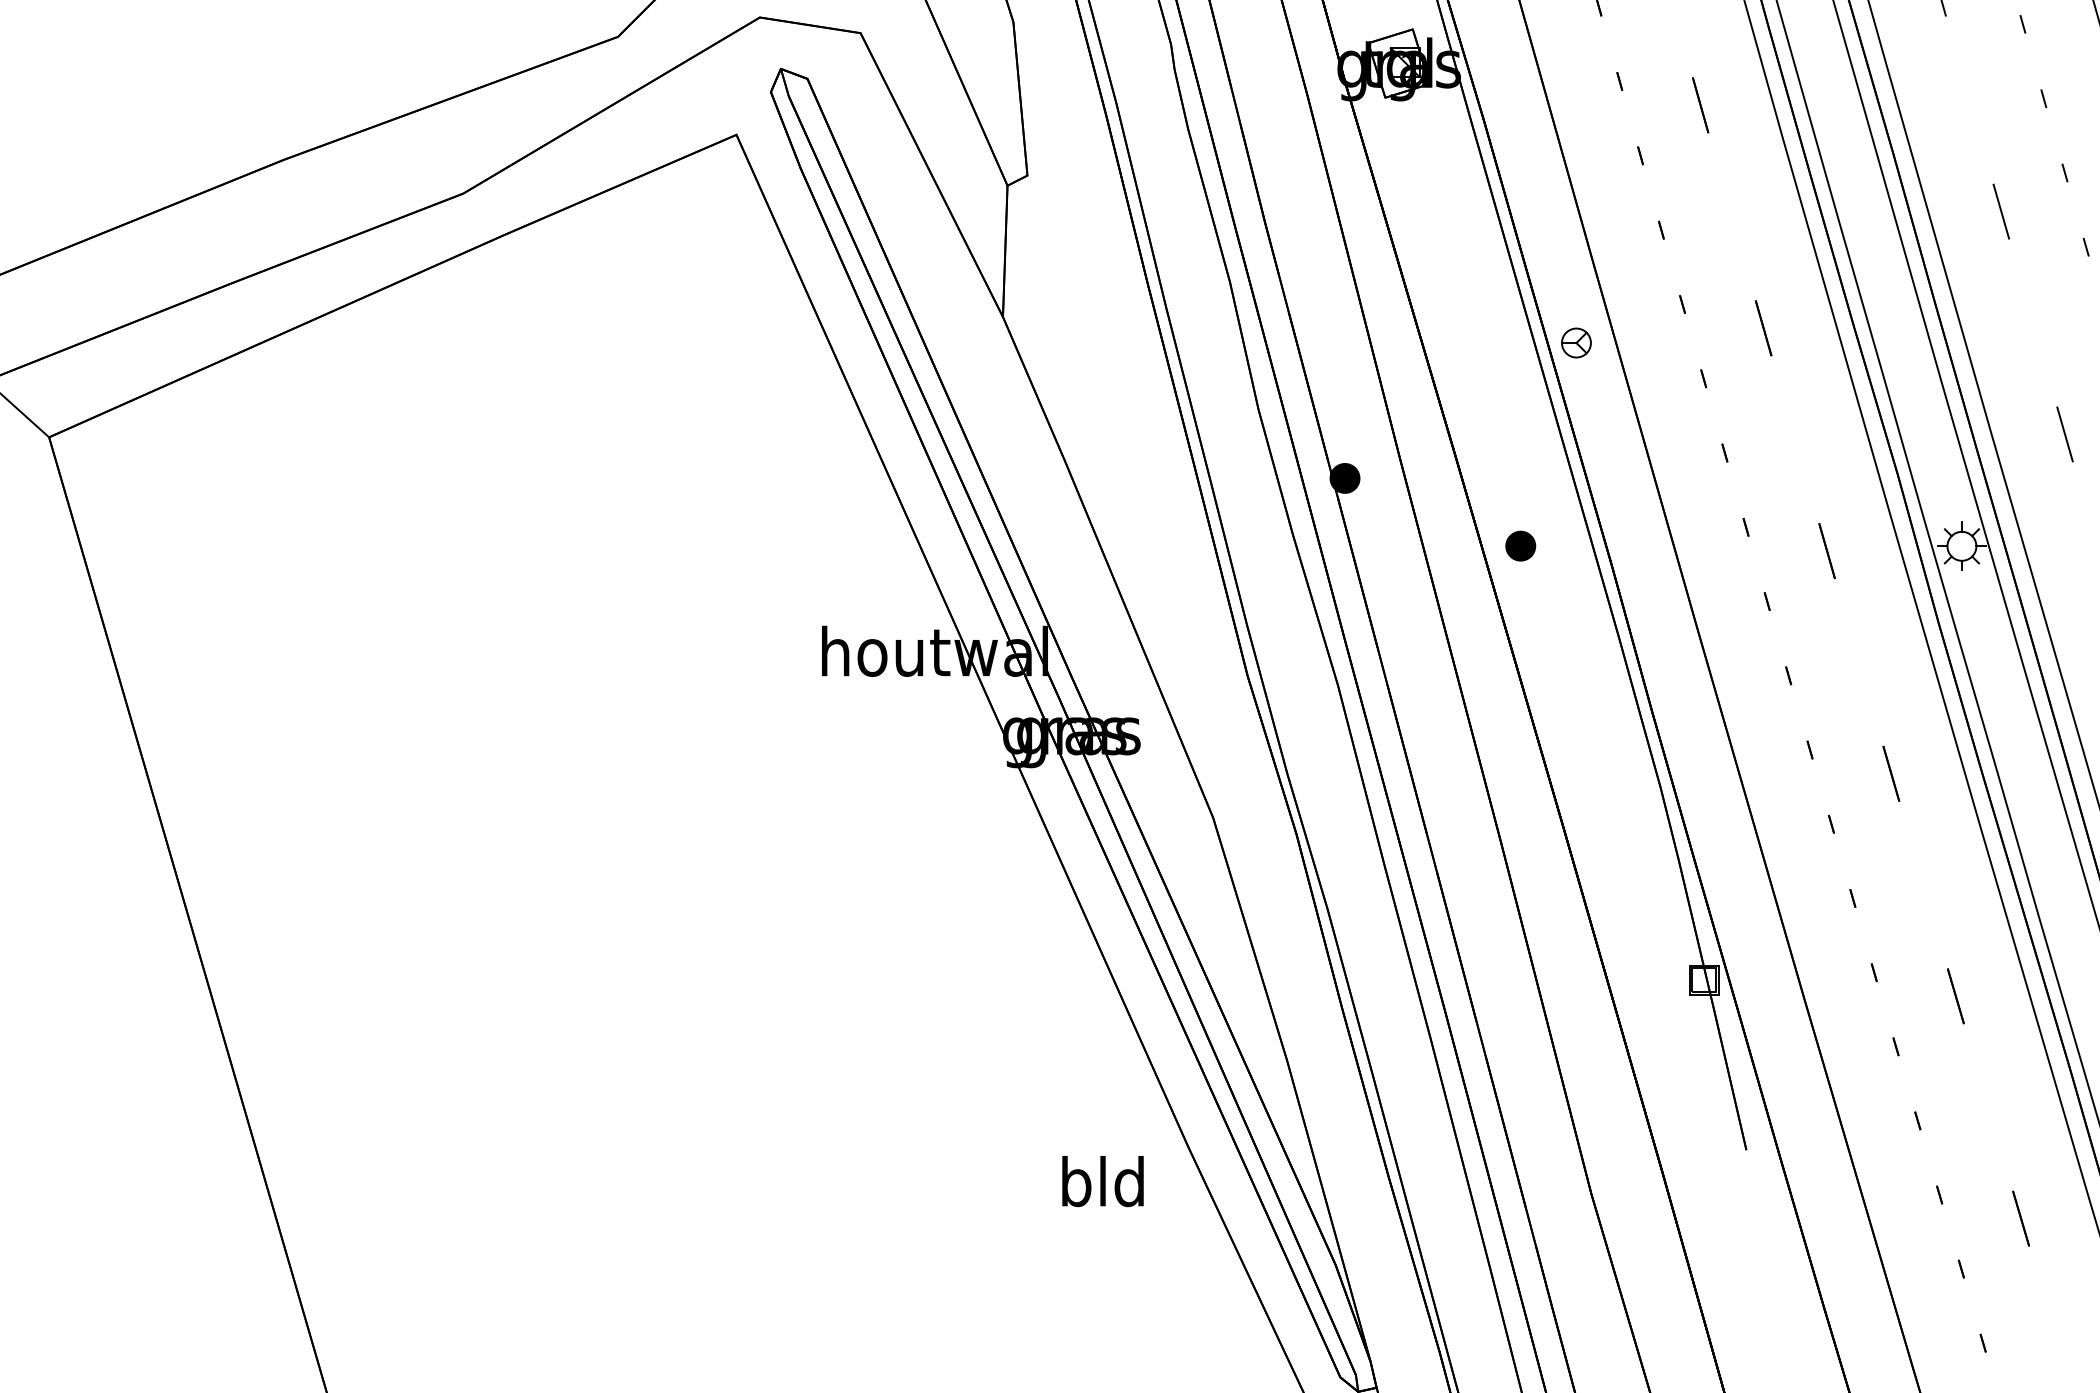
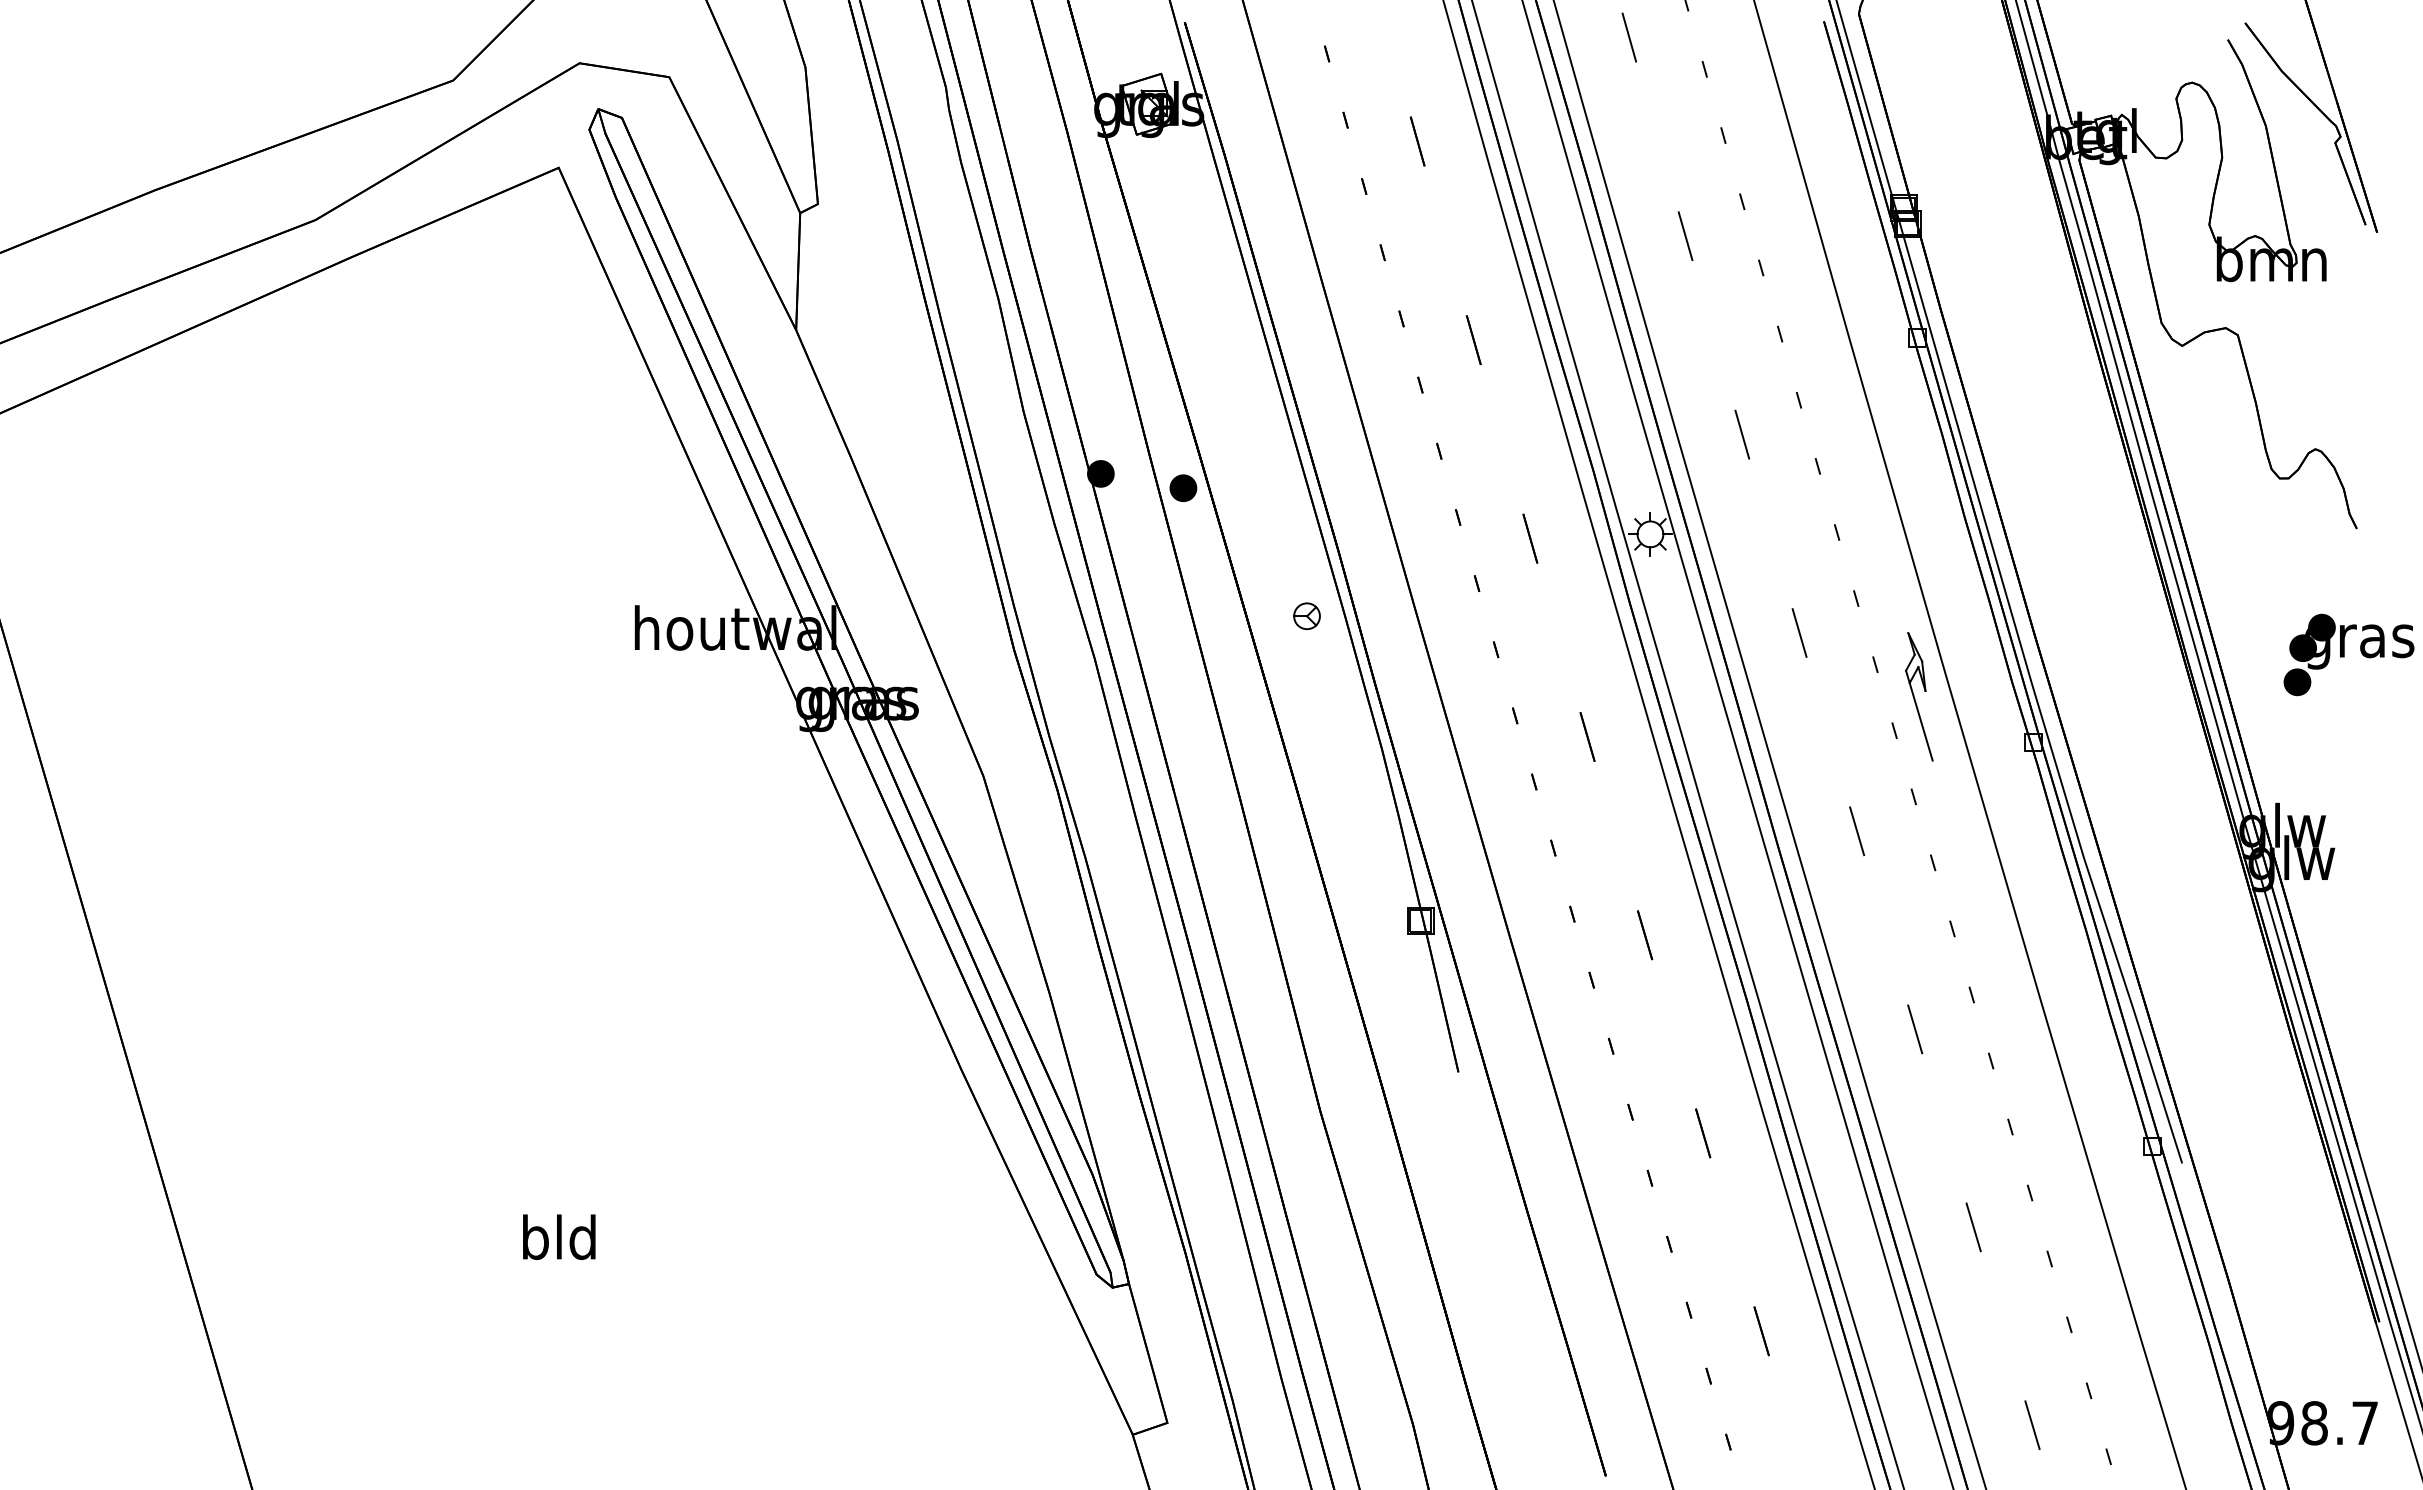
part: (1575, 343) -> (1306, 616), moved
part: (1520, 545) -> (1183, 487), moved
text: (1103, 1180) -> (559, 1236), moved

